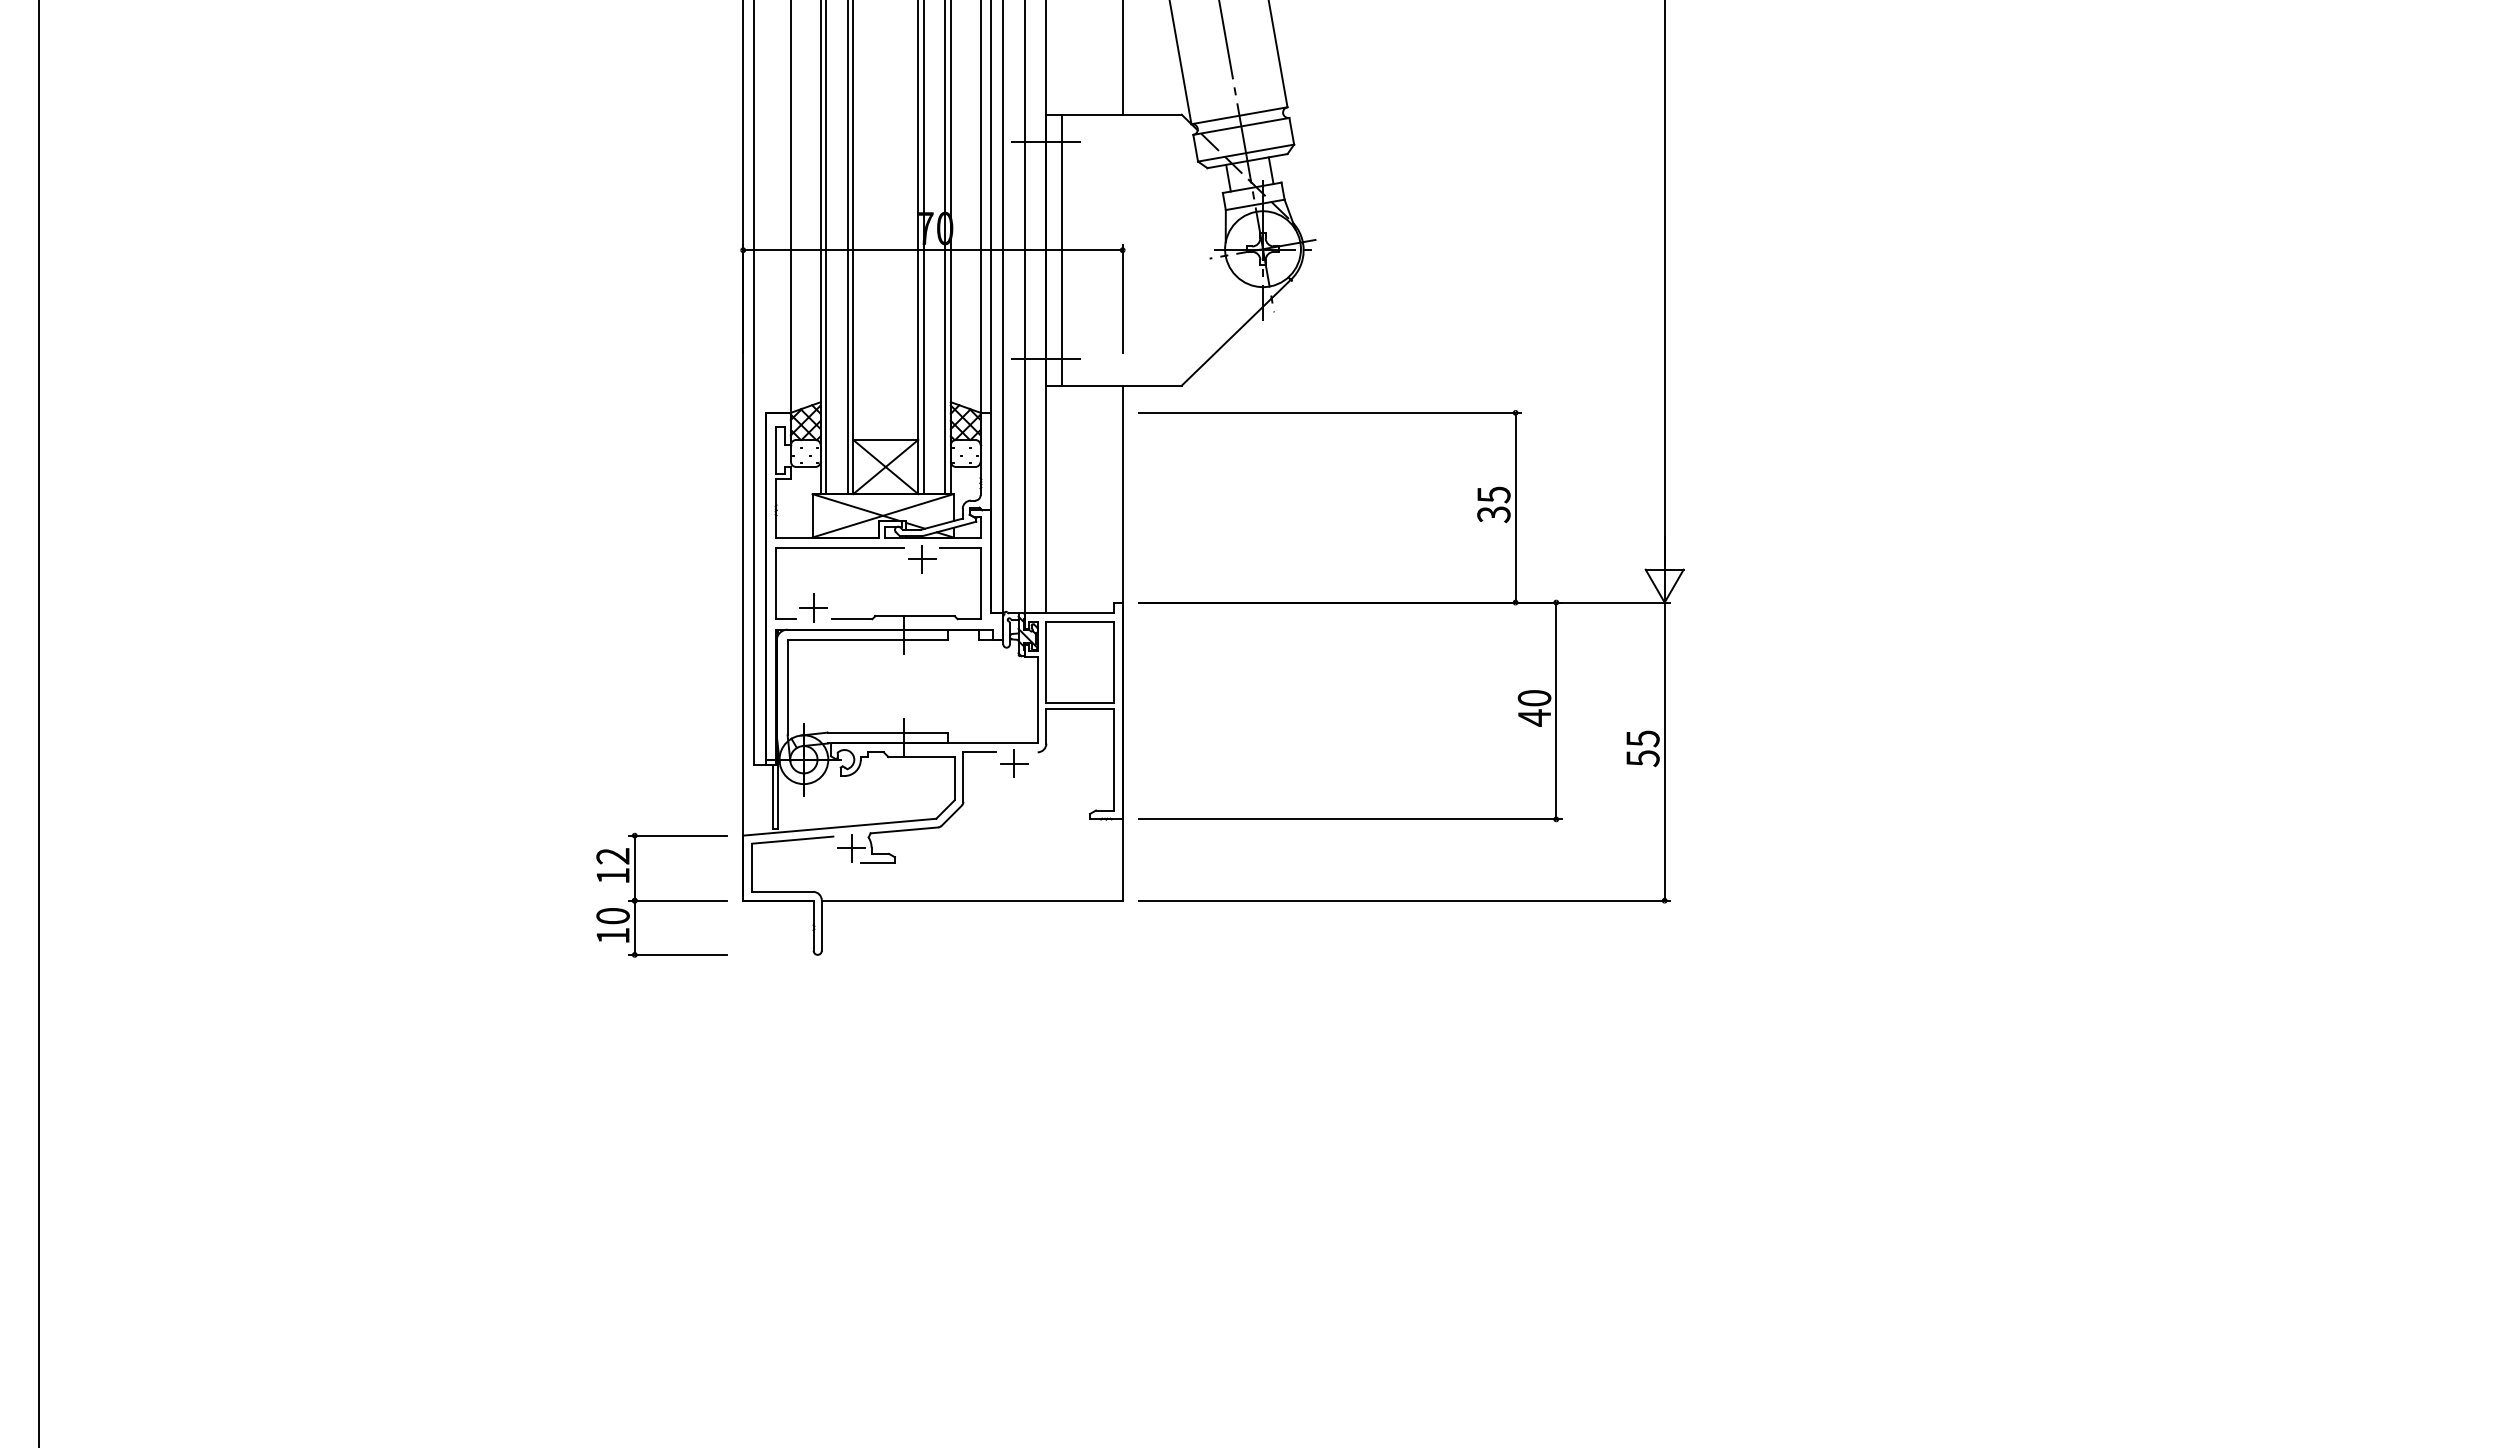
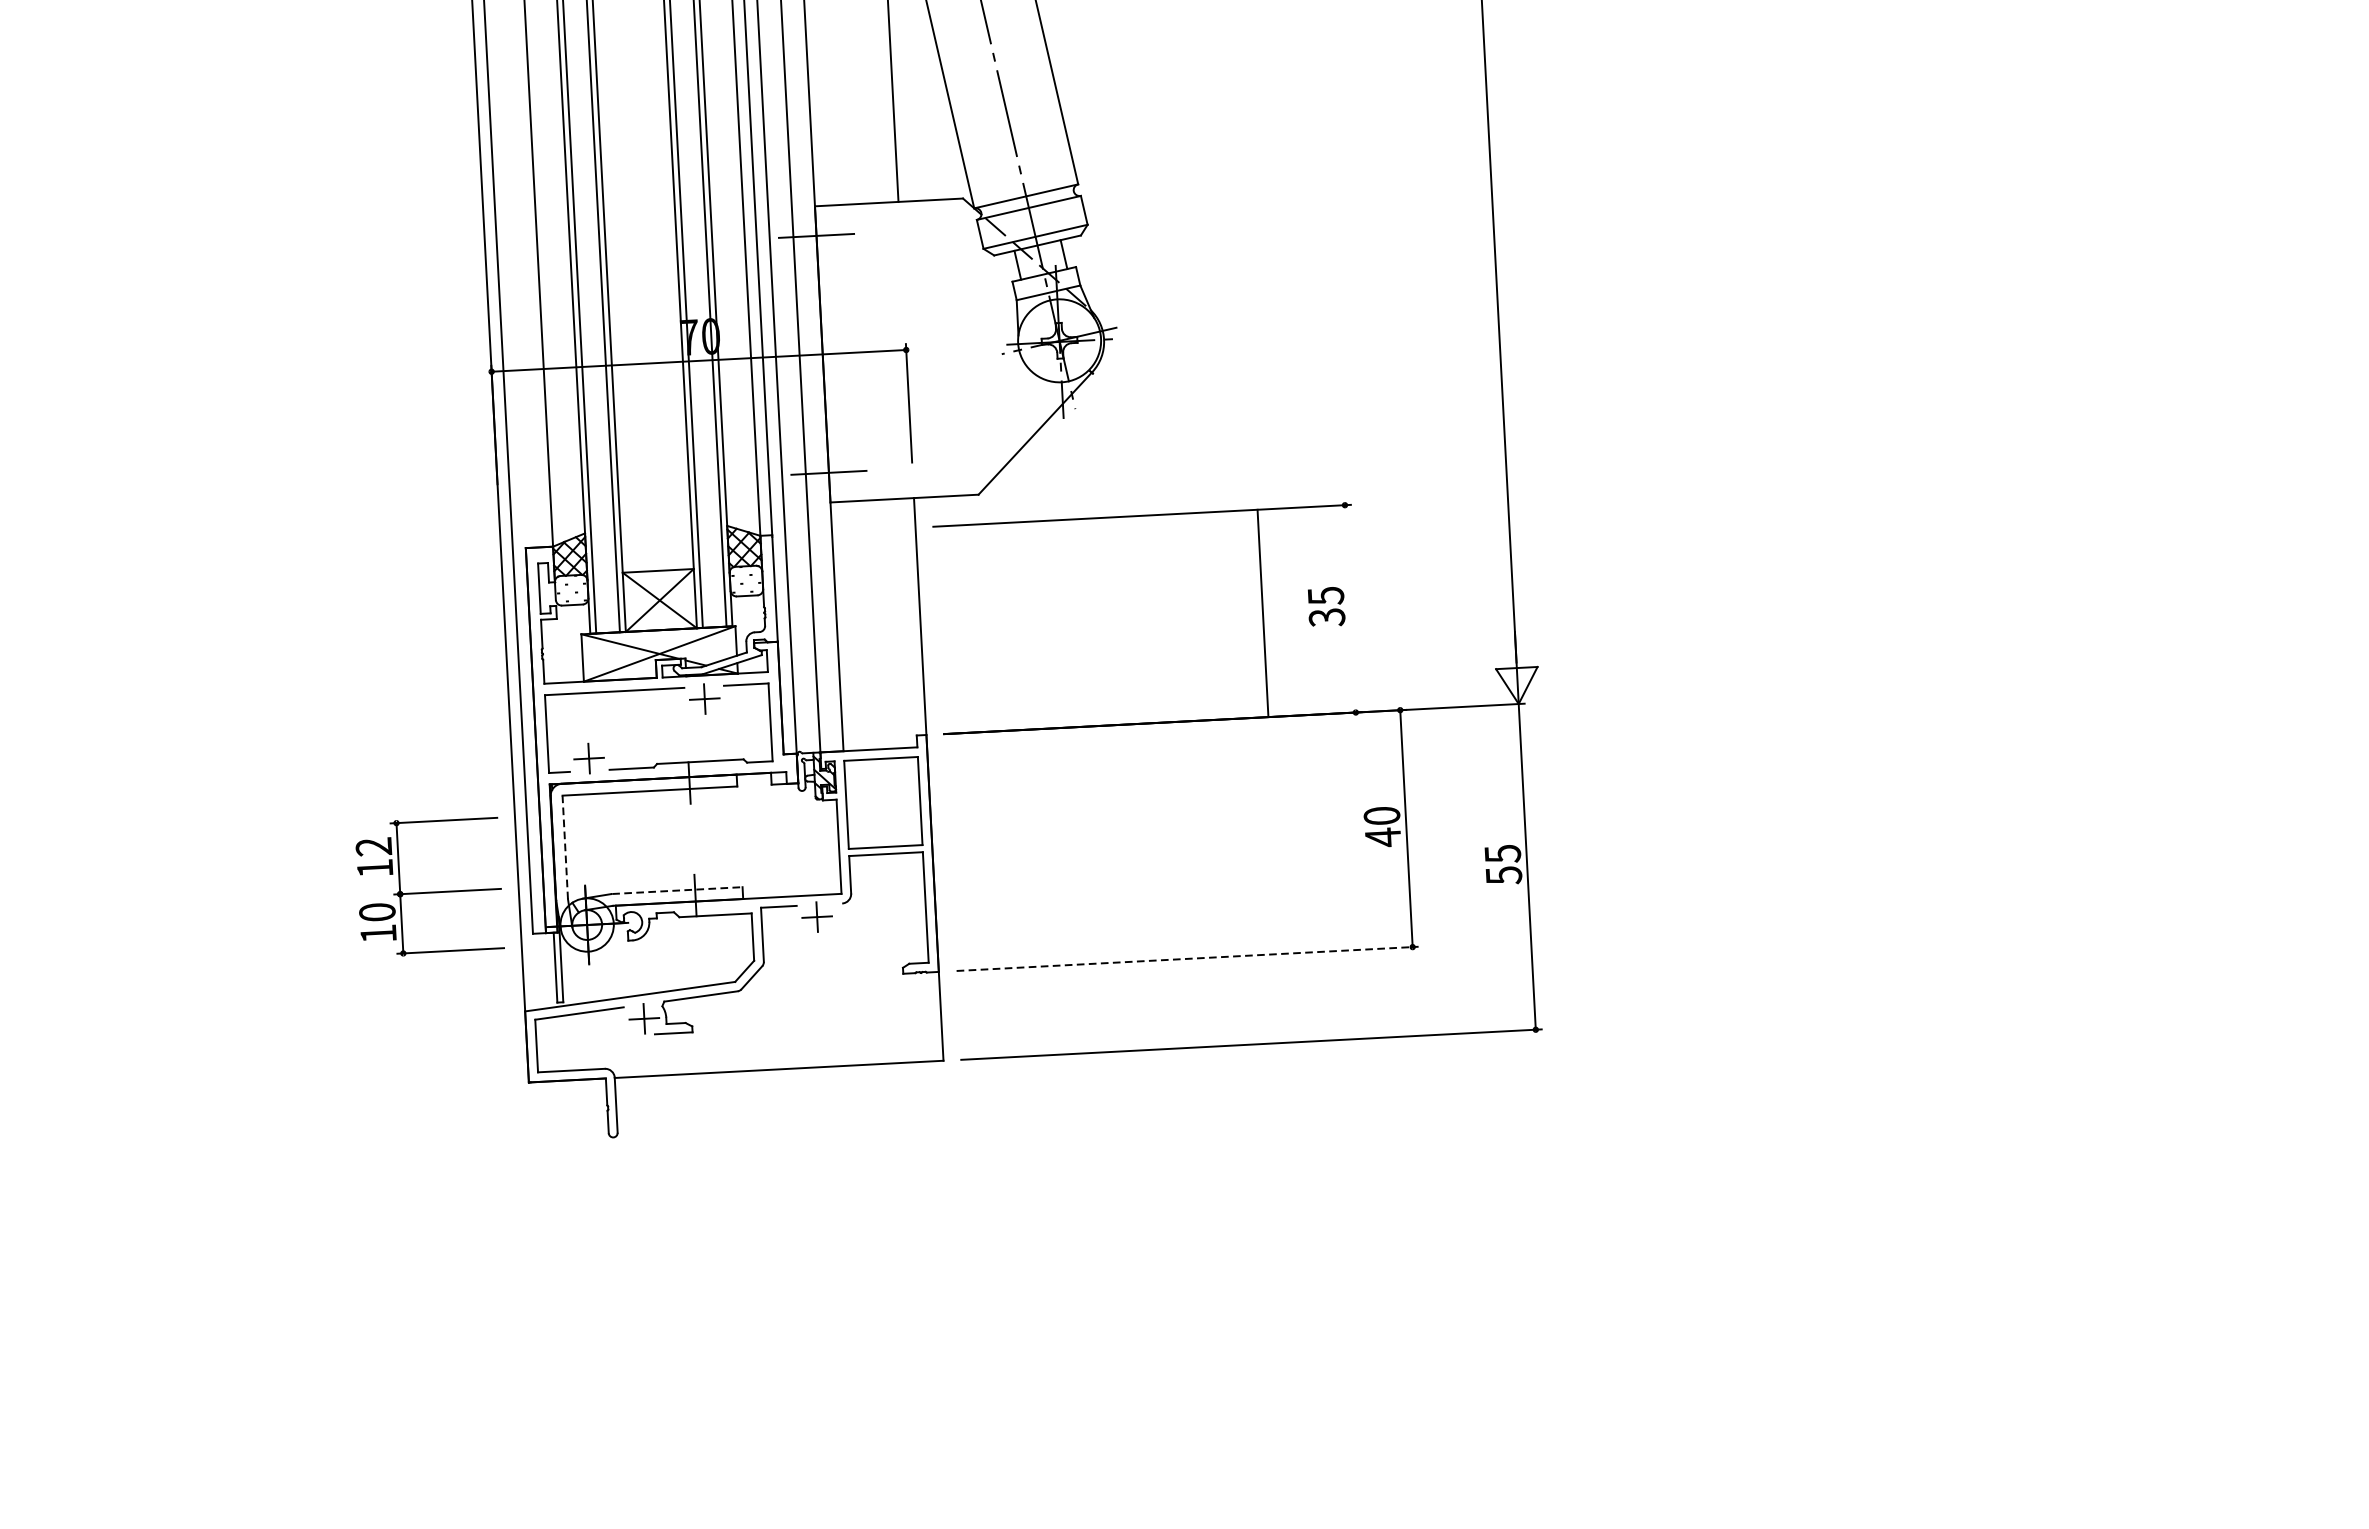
line: (1062, 249) -> (840, 352), removed
line: (1515, 507) -> (1262, 613), moved
line: (787, 687) -> (565, 847), solid -> dashed
line: (887, 732) -> (676, 890), solid -> dashed
line: (1350, 819) -> (1187, 959), solid -> dashed
part: (661, 894) -> (429, 885), moved

